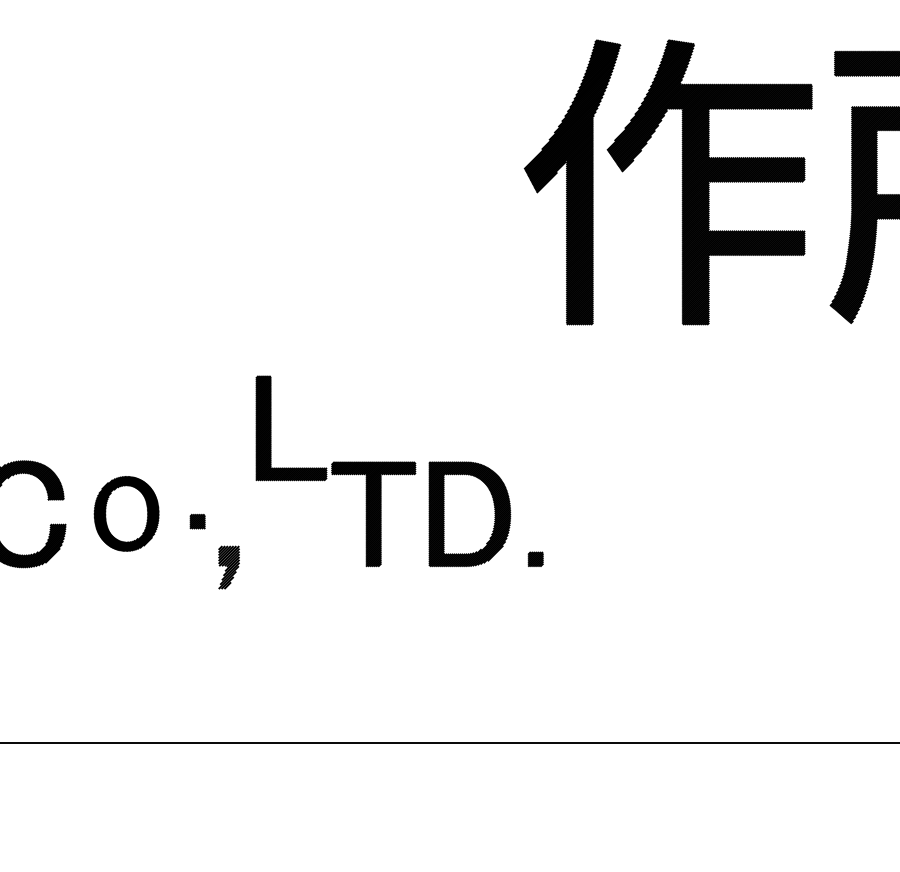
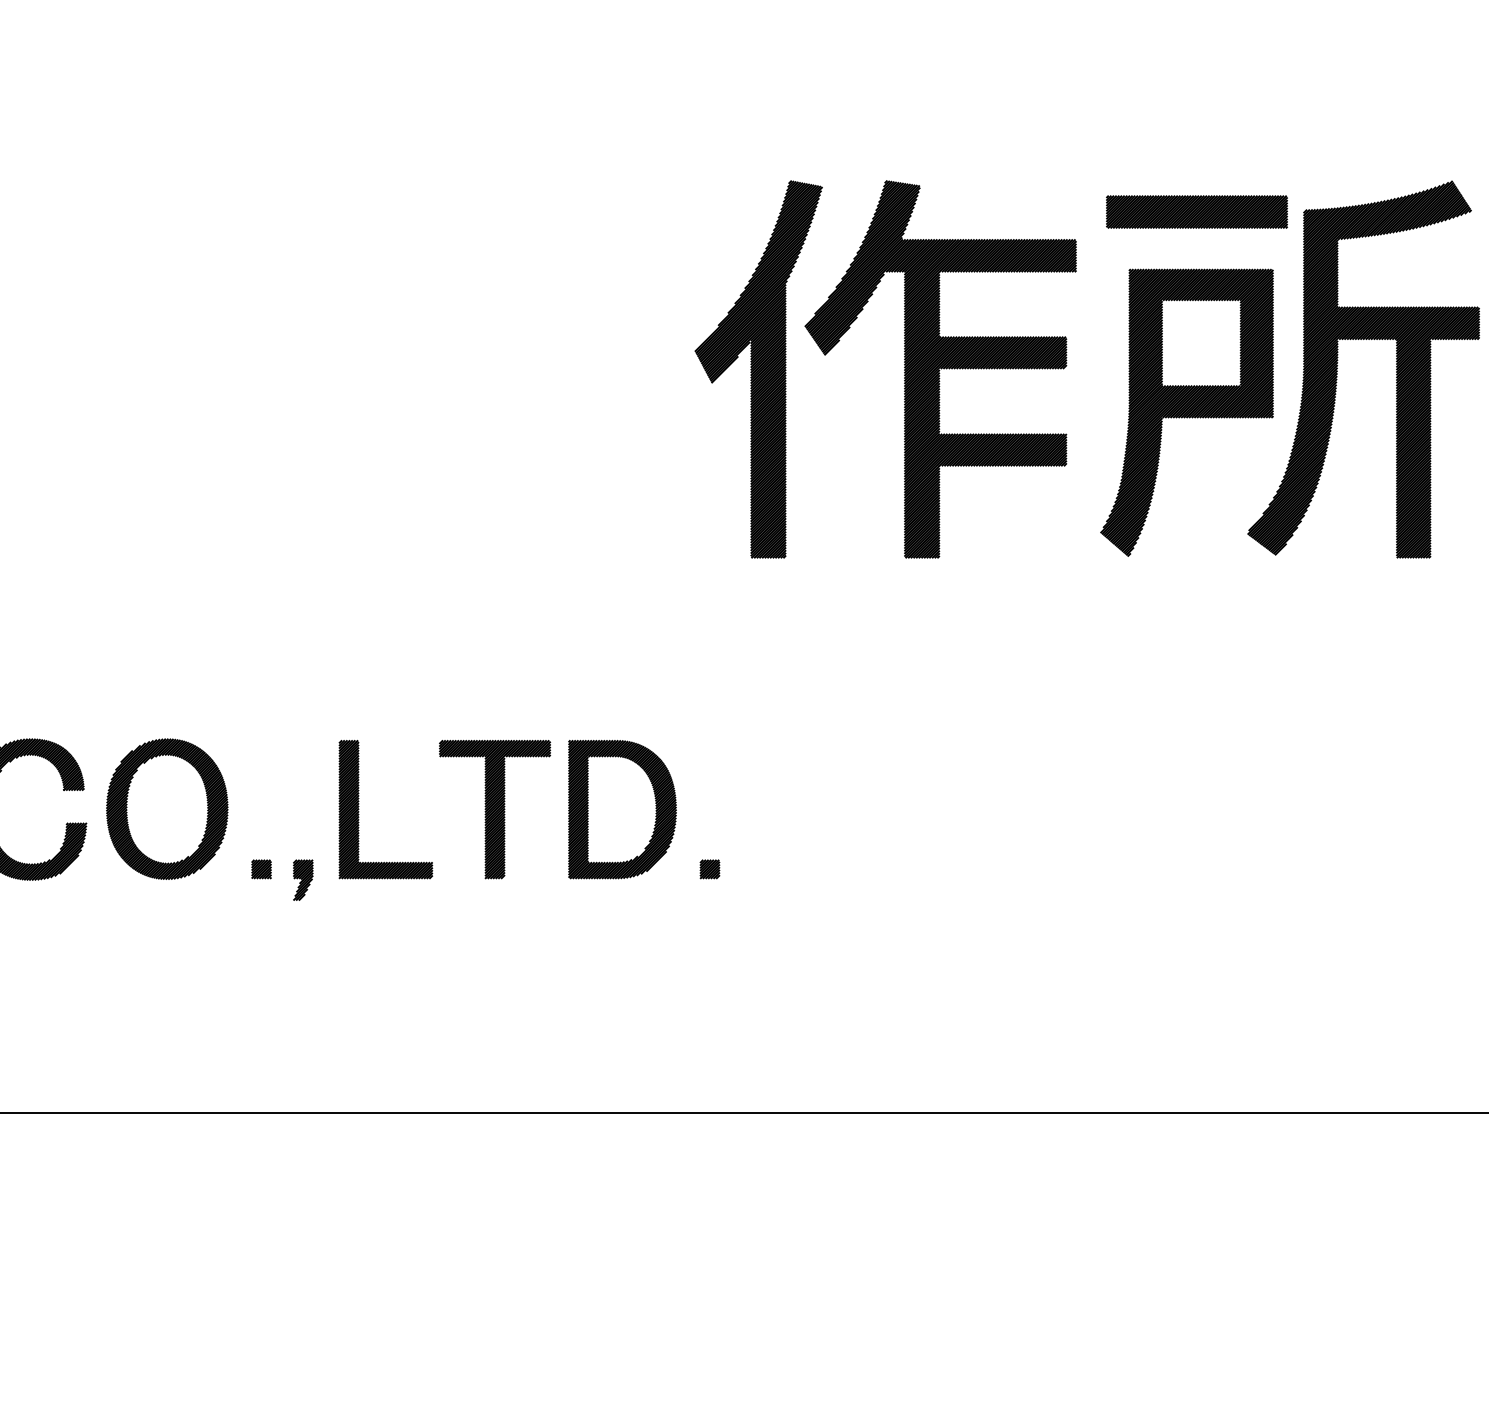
part: (271, 428) -> (359, 809), moved
part: (126, 513) -> (167, 808), size x1.43
part: (197, 521) -> (261, 869), moved
part: (229, 566) -> (303, 879), size x0.71

